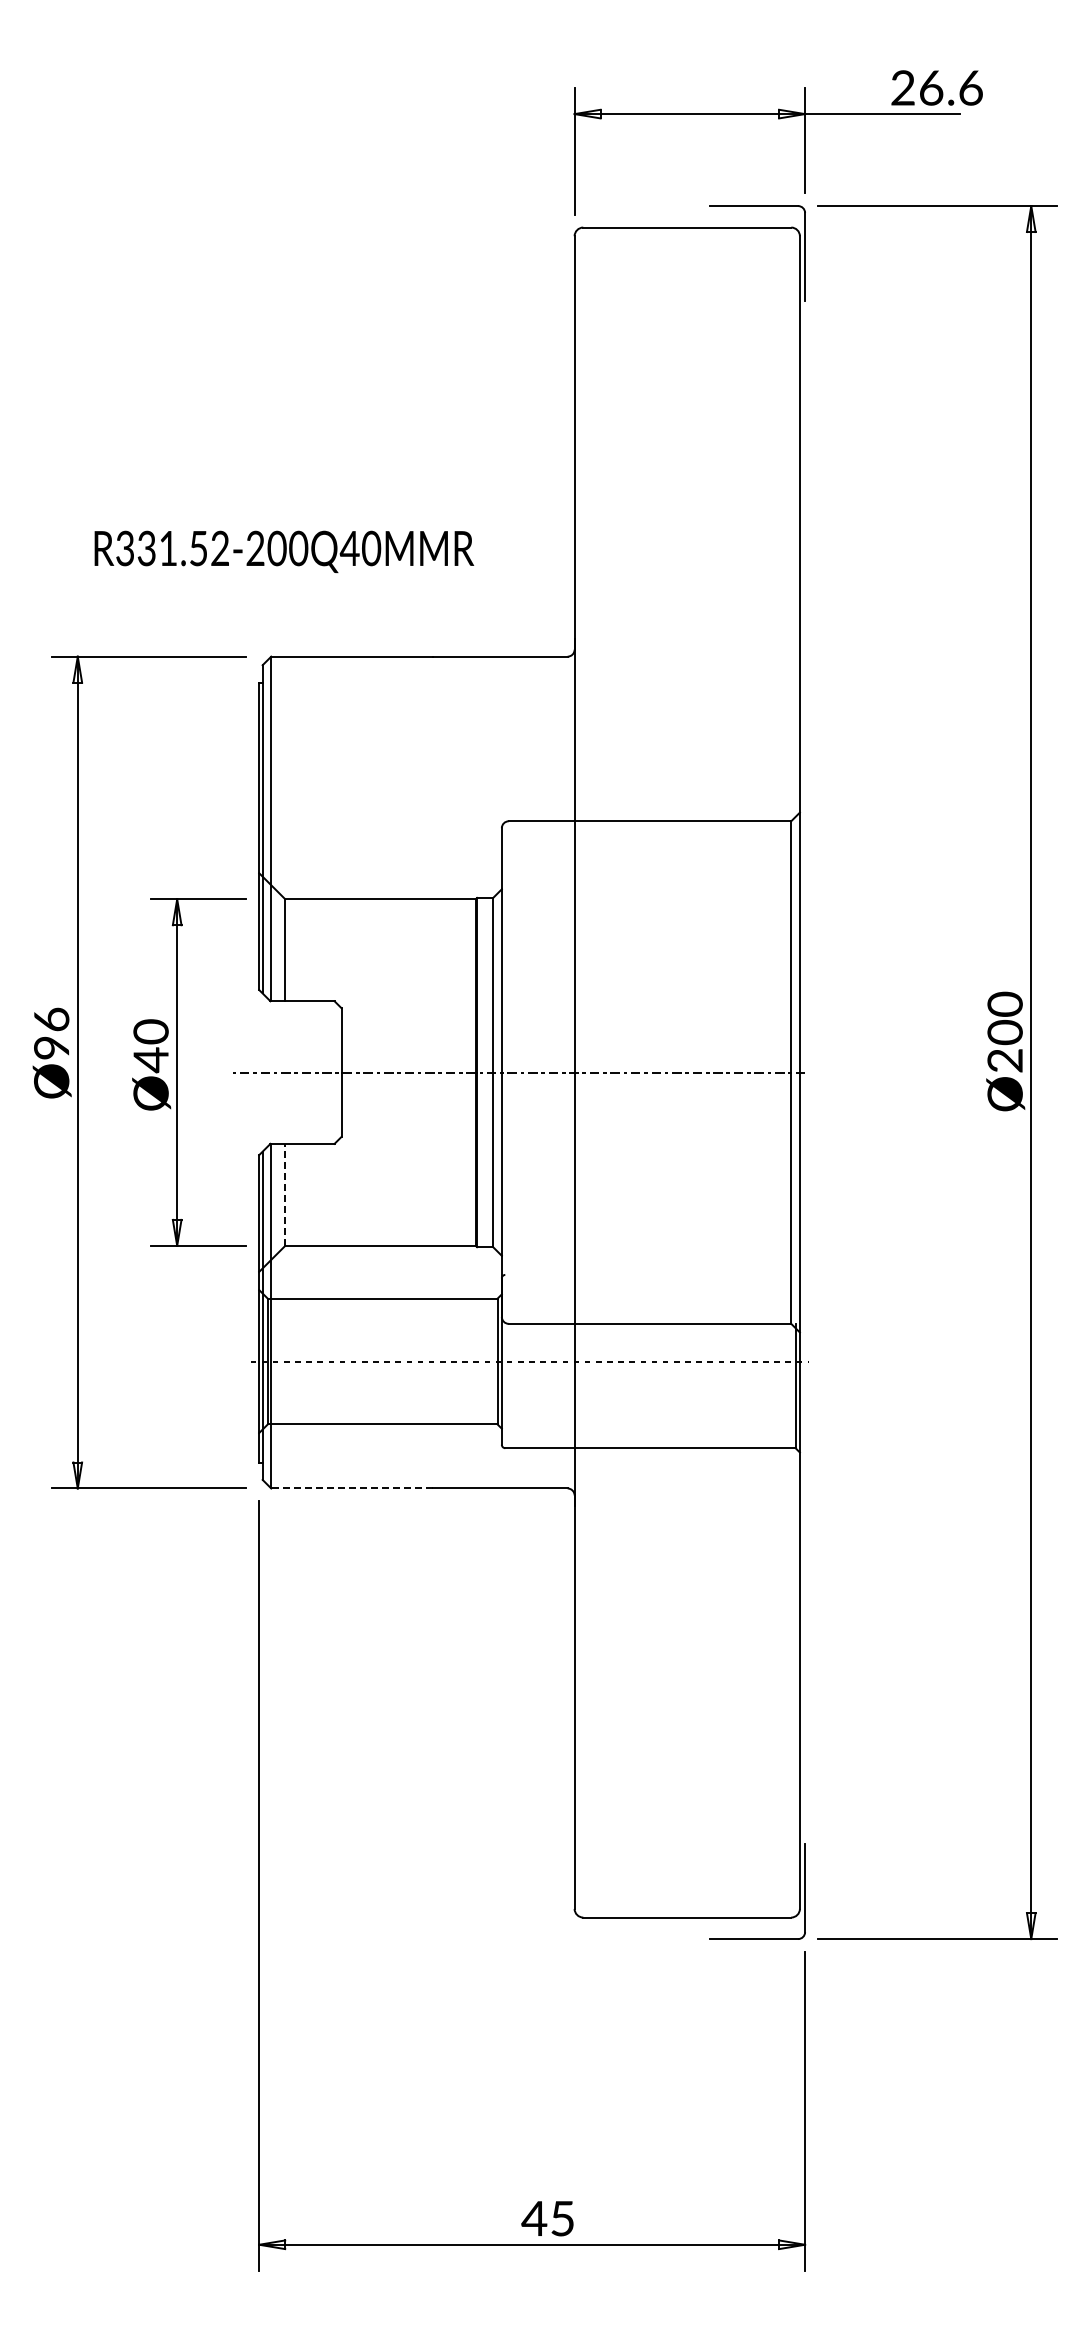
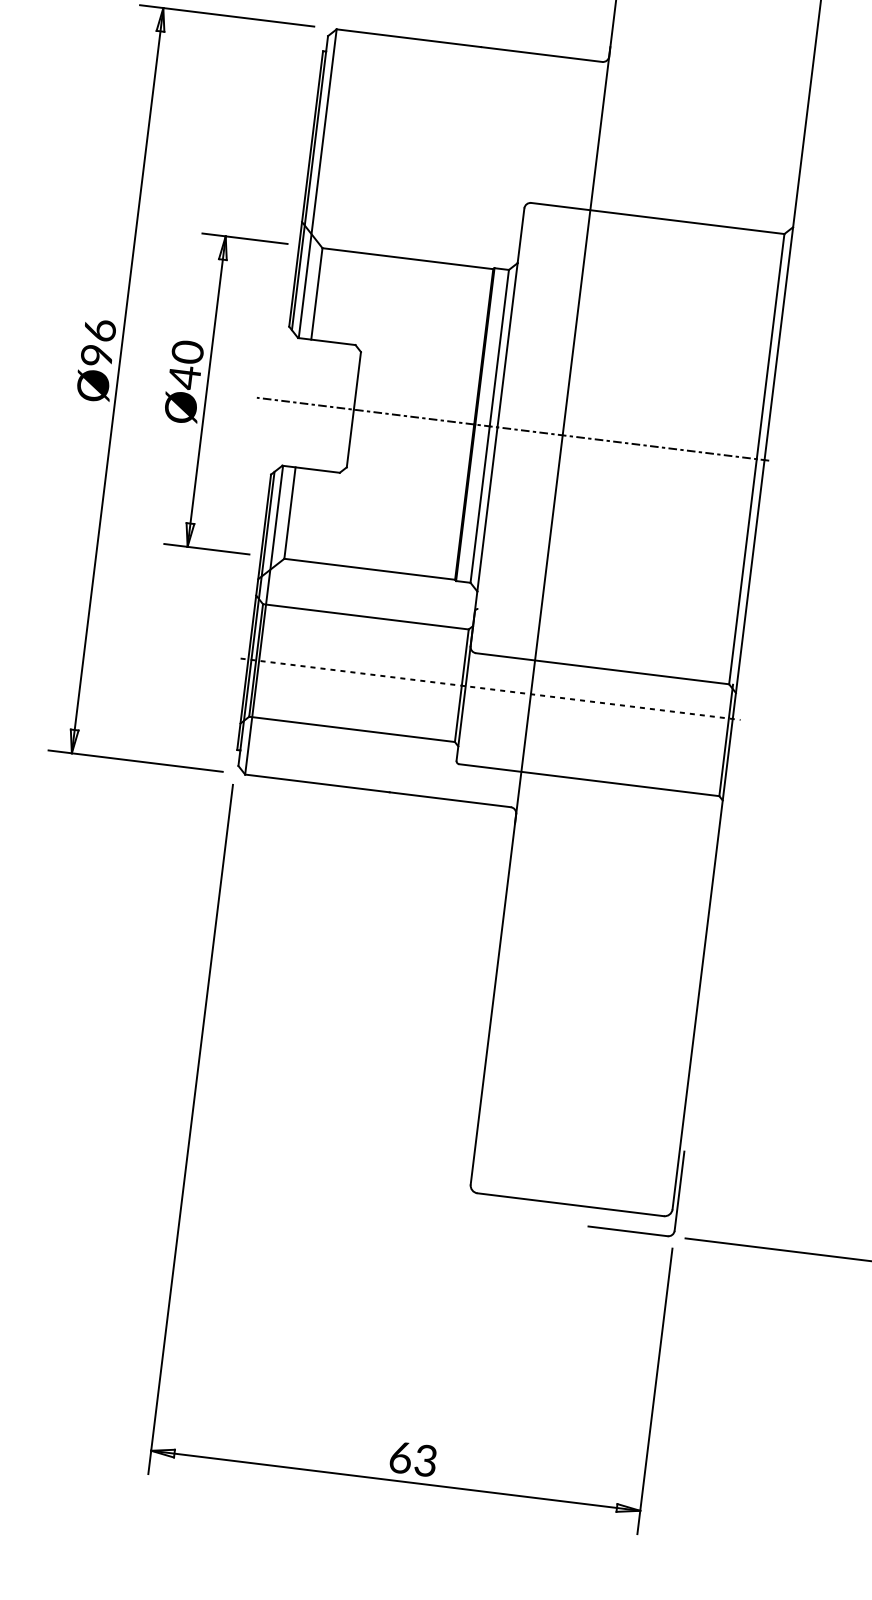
line: (285, 1194) -> (290, 512), dashed -> solid
line: (351, 1488) -> (317, 783), dashed -> solid
text: (547, 2218) -> (412, 1458), 45 -> 63

